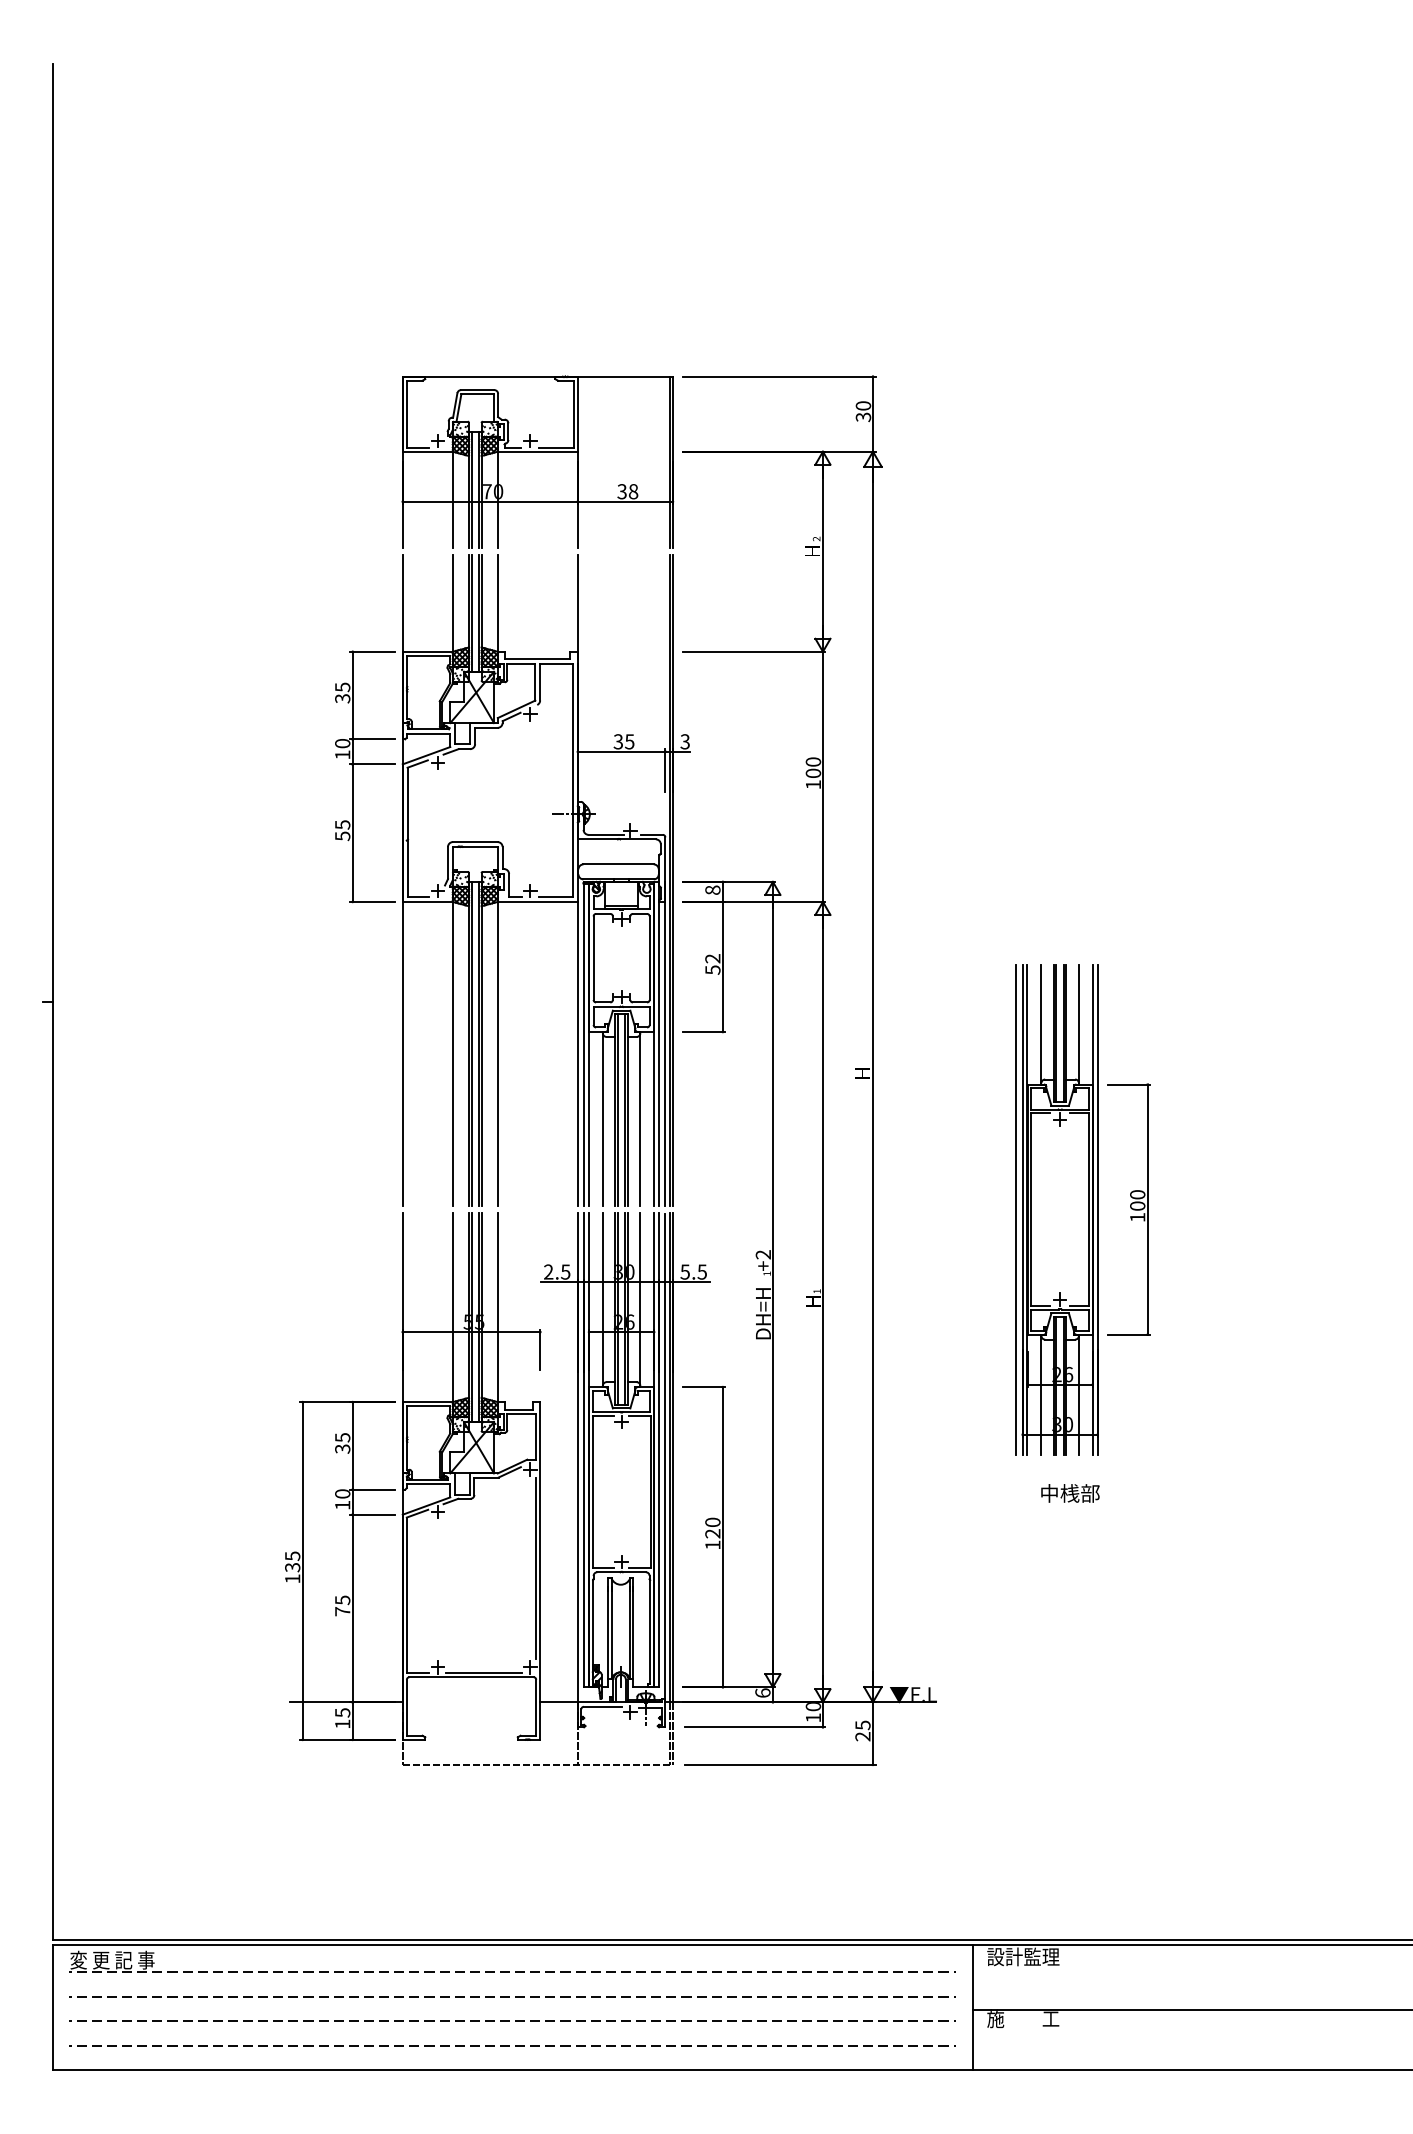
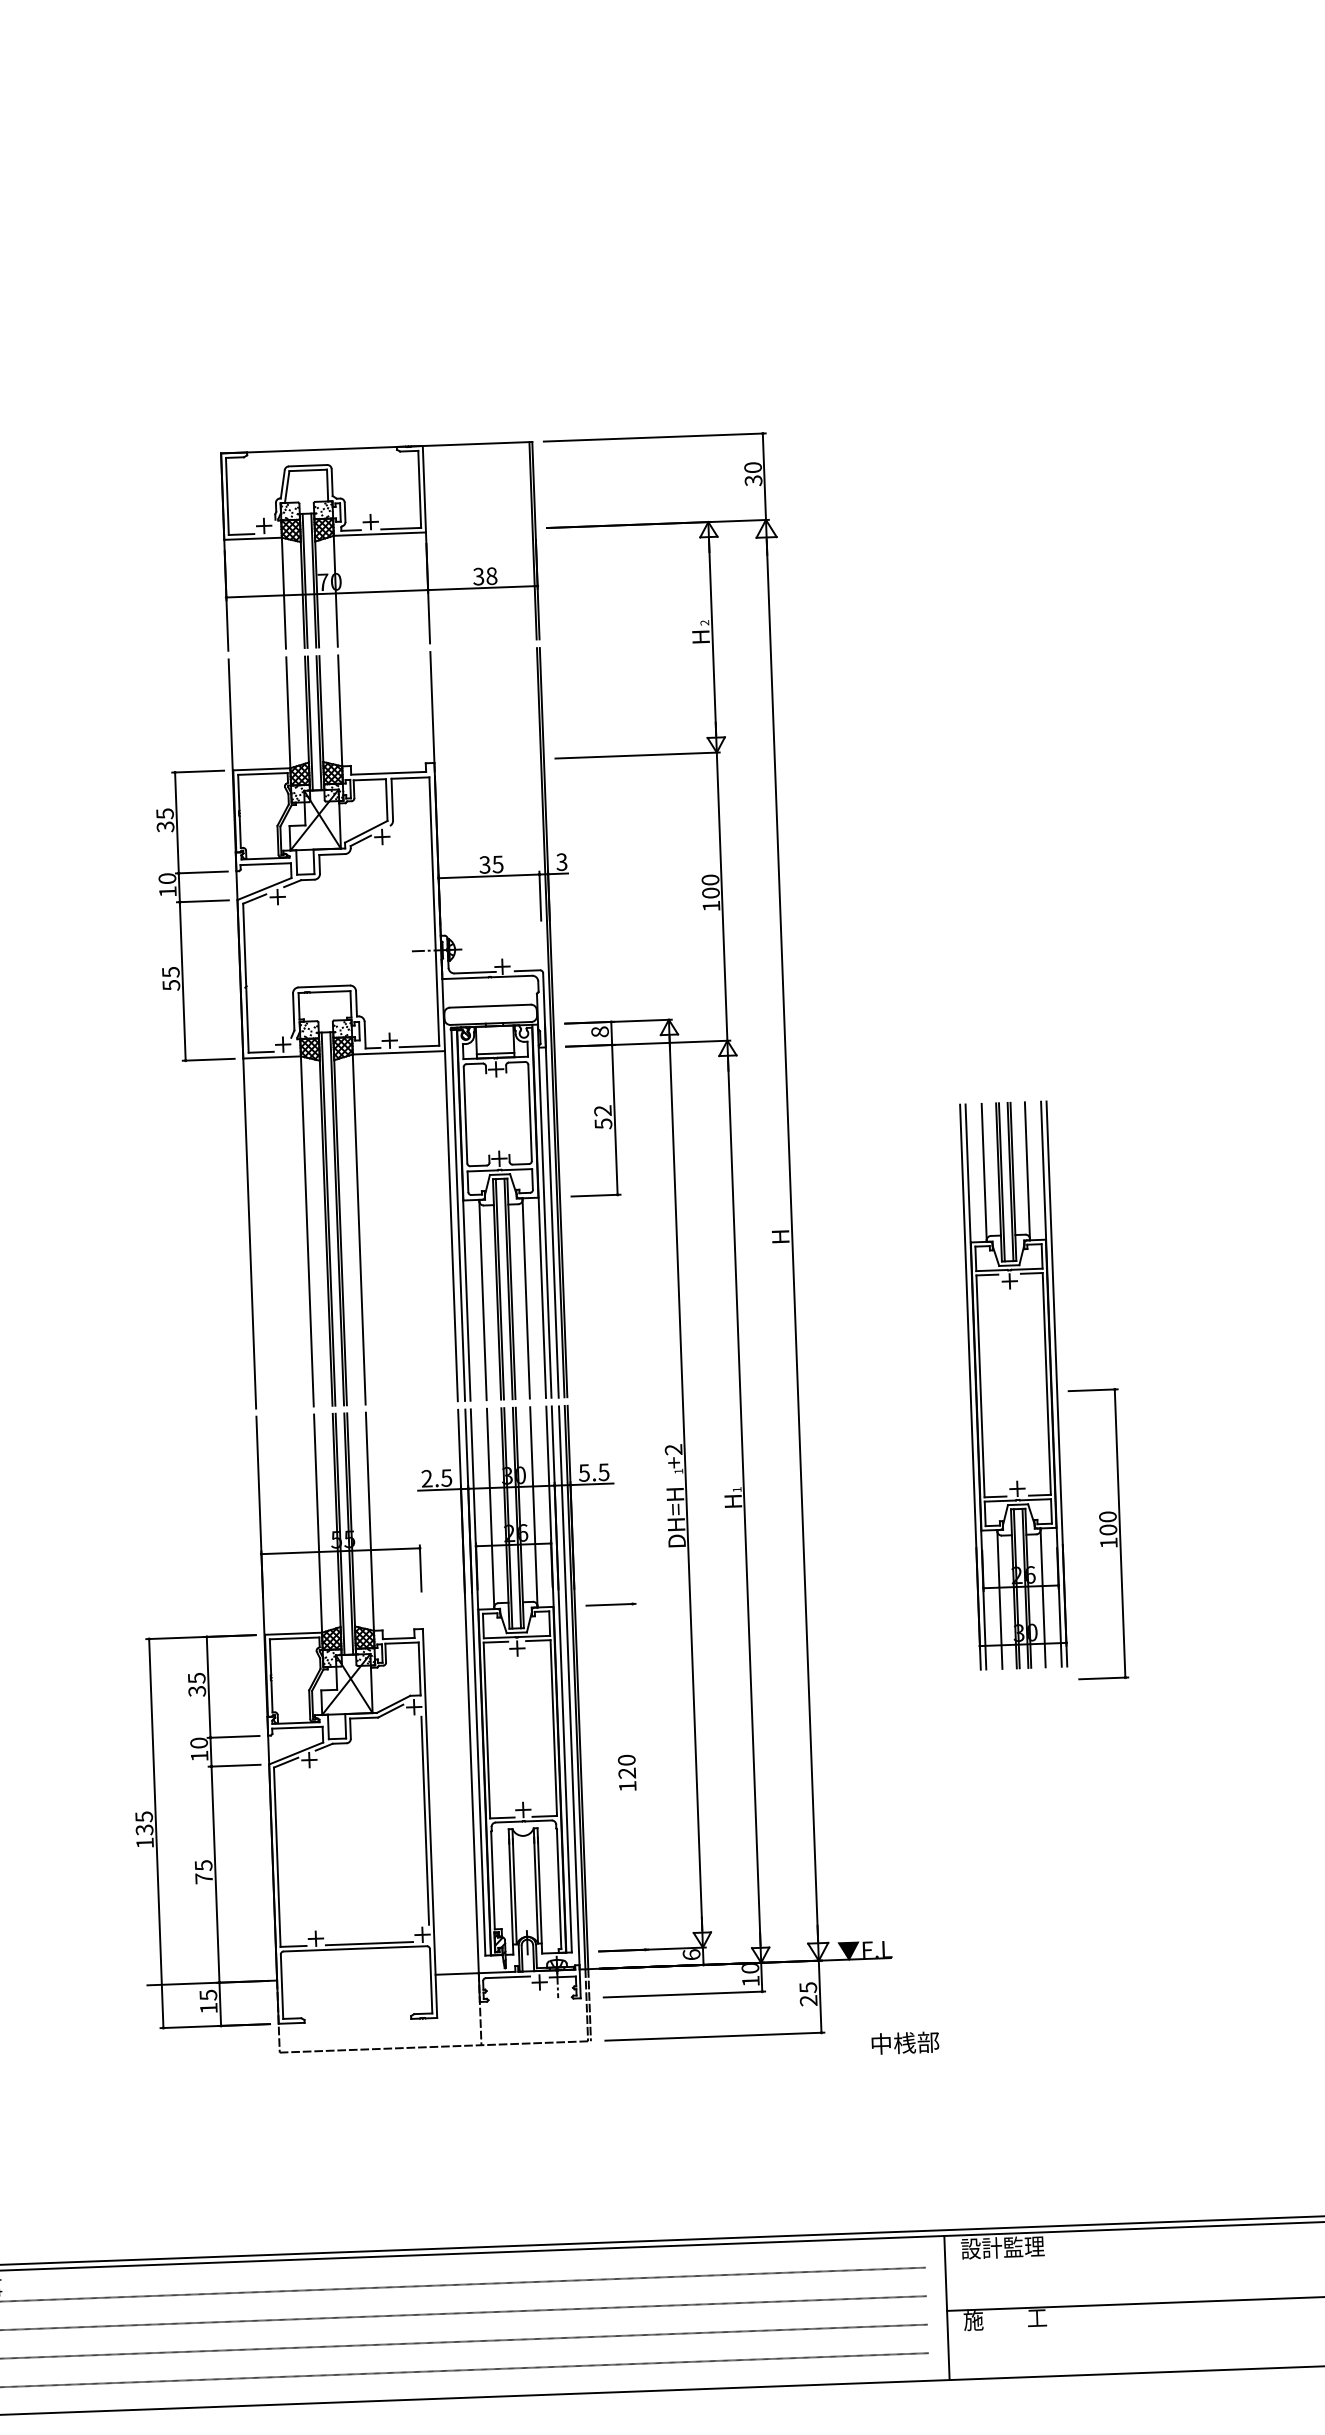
line: (1016, 1209) -> (963, 1386), removed
part: (1128, 1209) -> (1097, 1534), moved
text: (1070, 1493) -> (905, 2043), moved
line: (722, 1537) -> (638, 1777), removed

